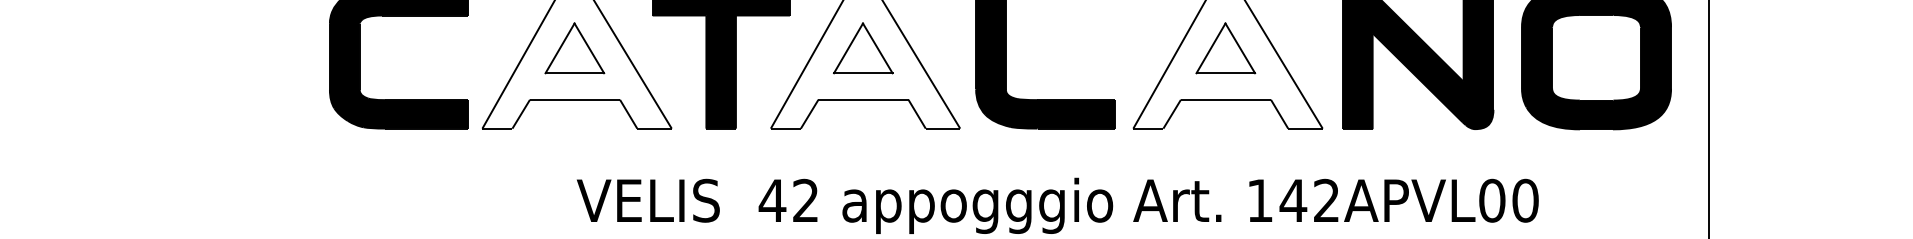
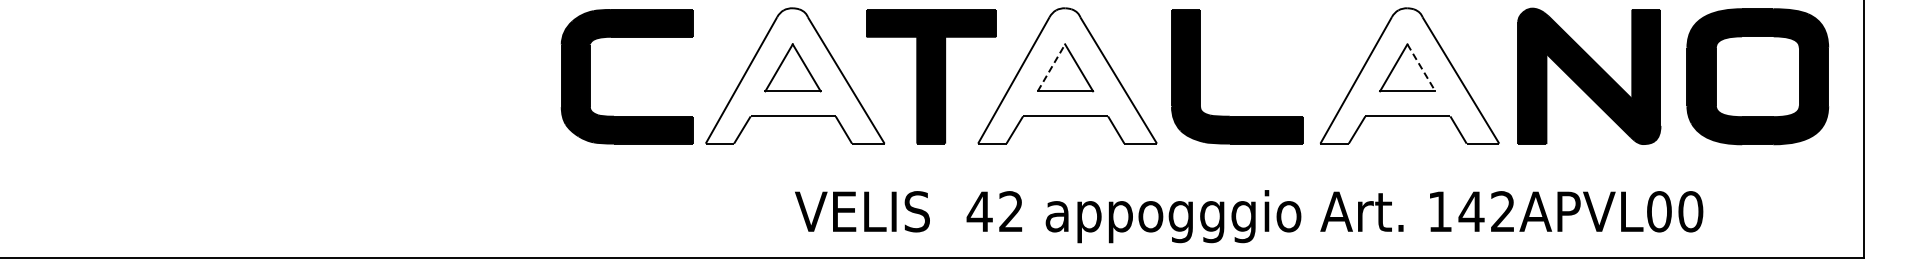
line: (848, 48) -> (1051, 67), solid -> dashed
line: (1240, 49) -> (1421, 68), solid -> dashed

